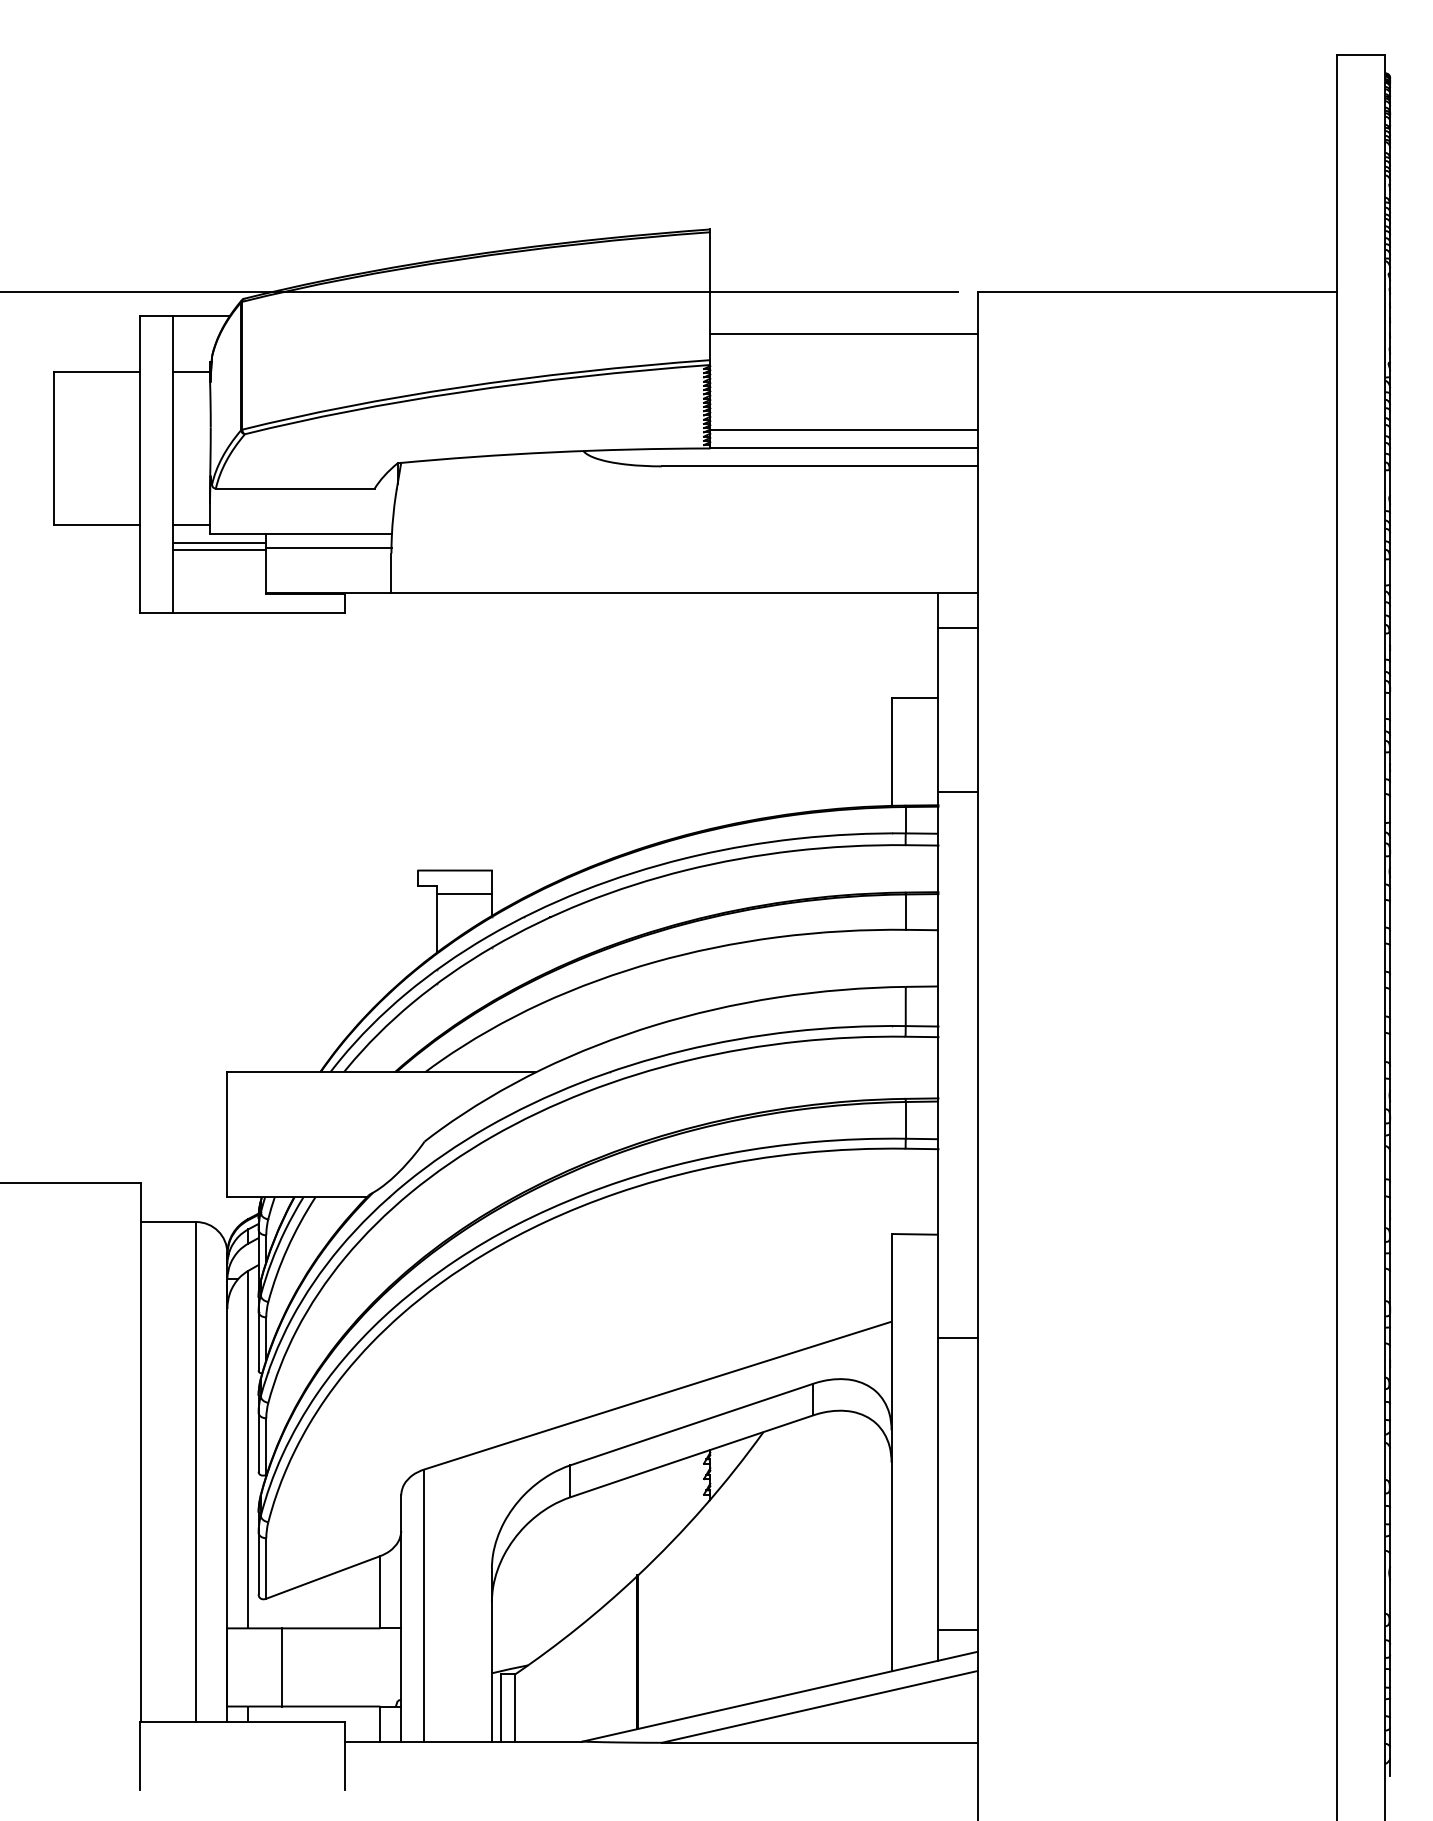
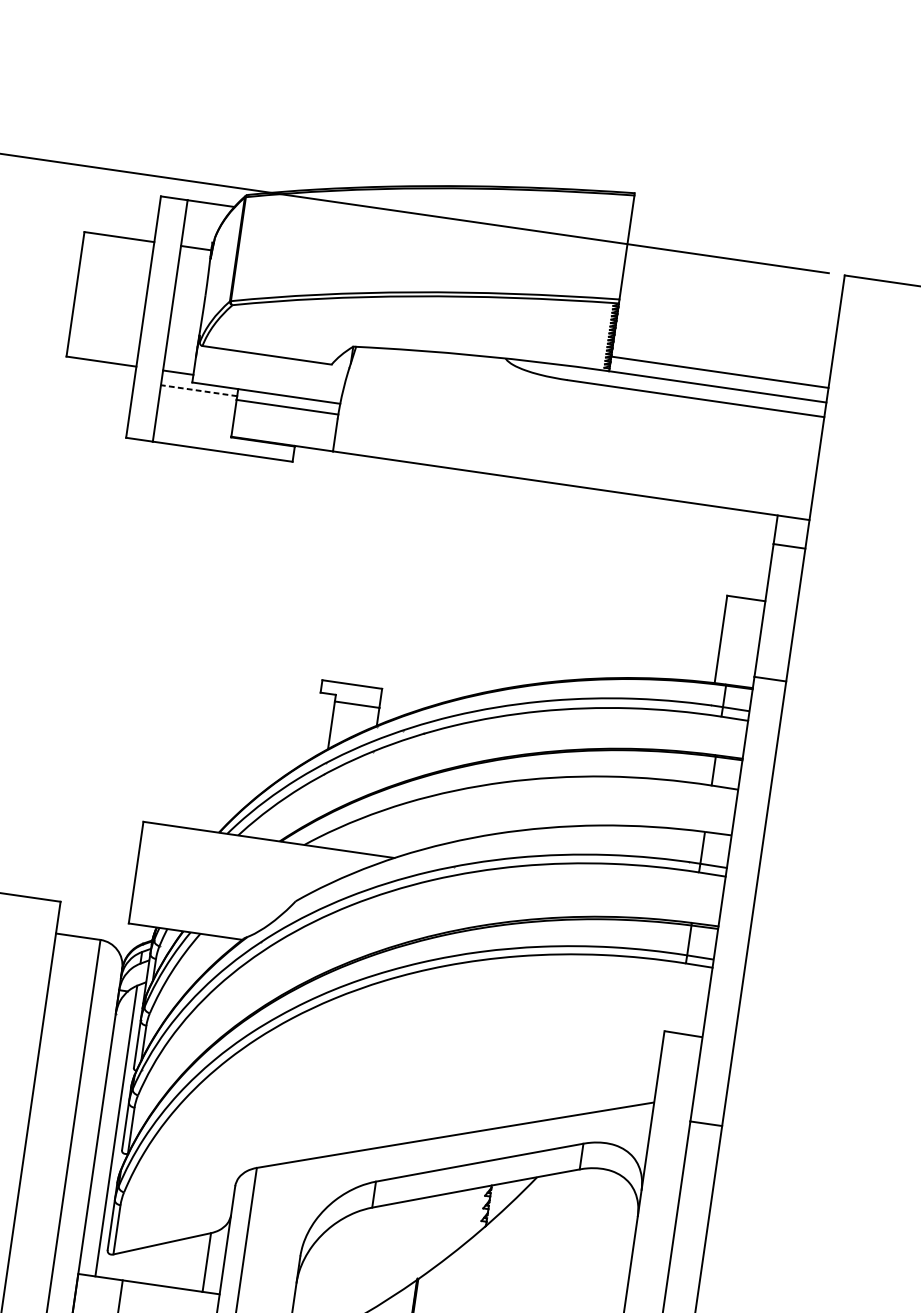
line: (843, 334) -> (730, 294), removed
line: (219, 543) -> (199, 391), solid -> dashed
line: (219, 550) -> (198, 396), removed

